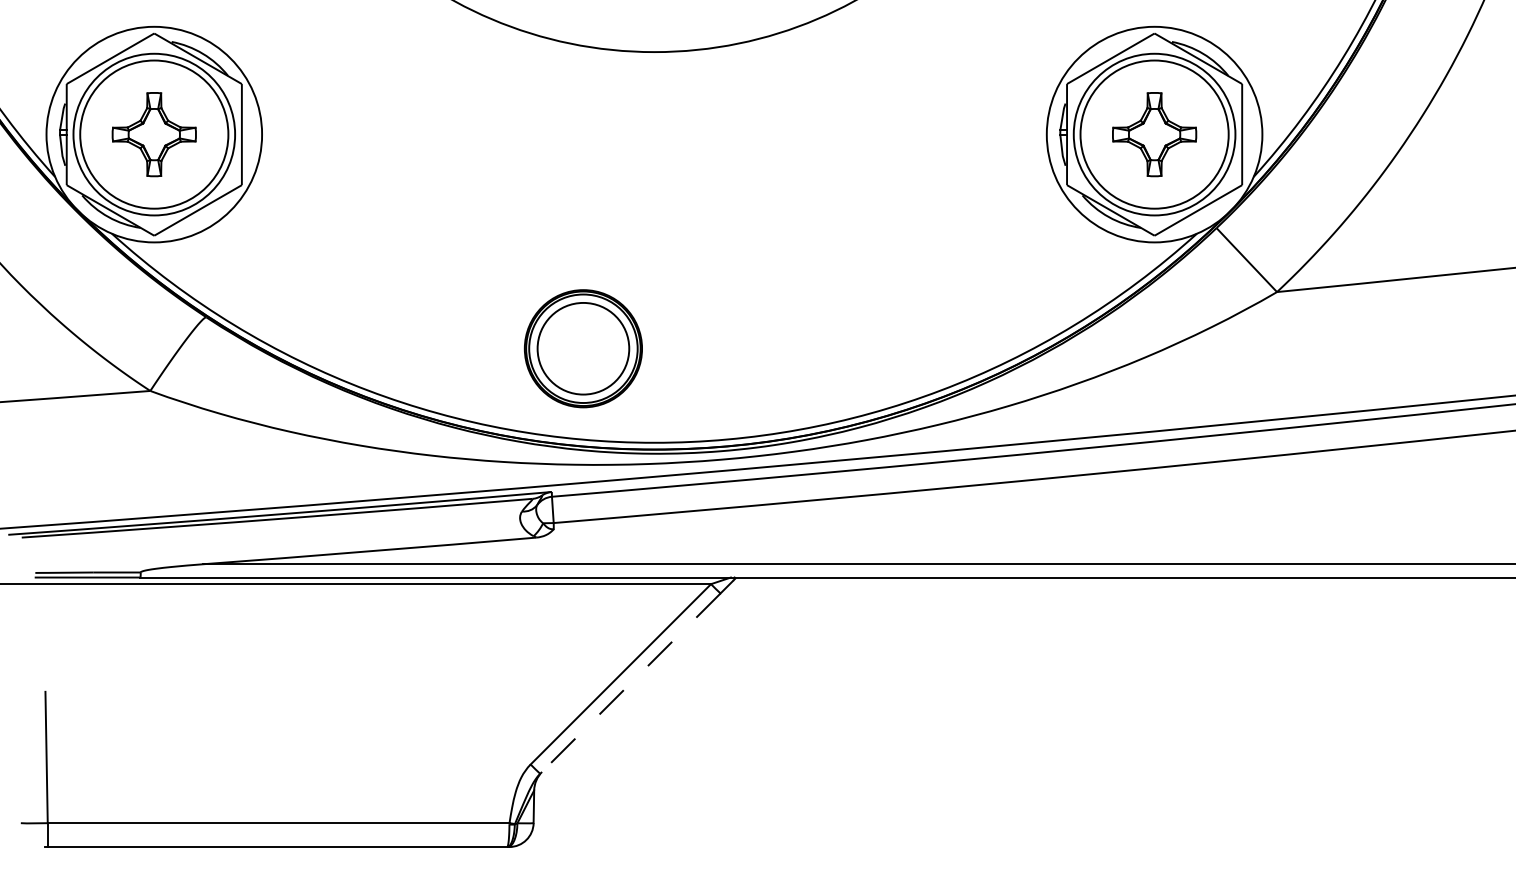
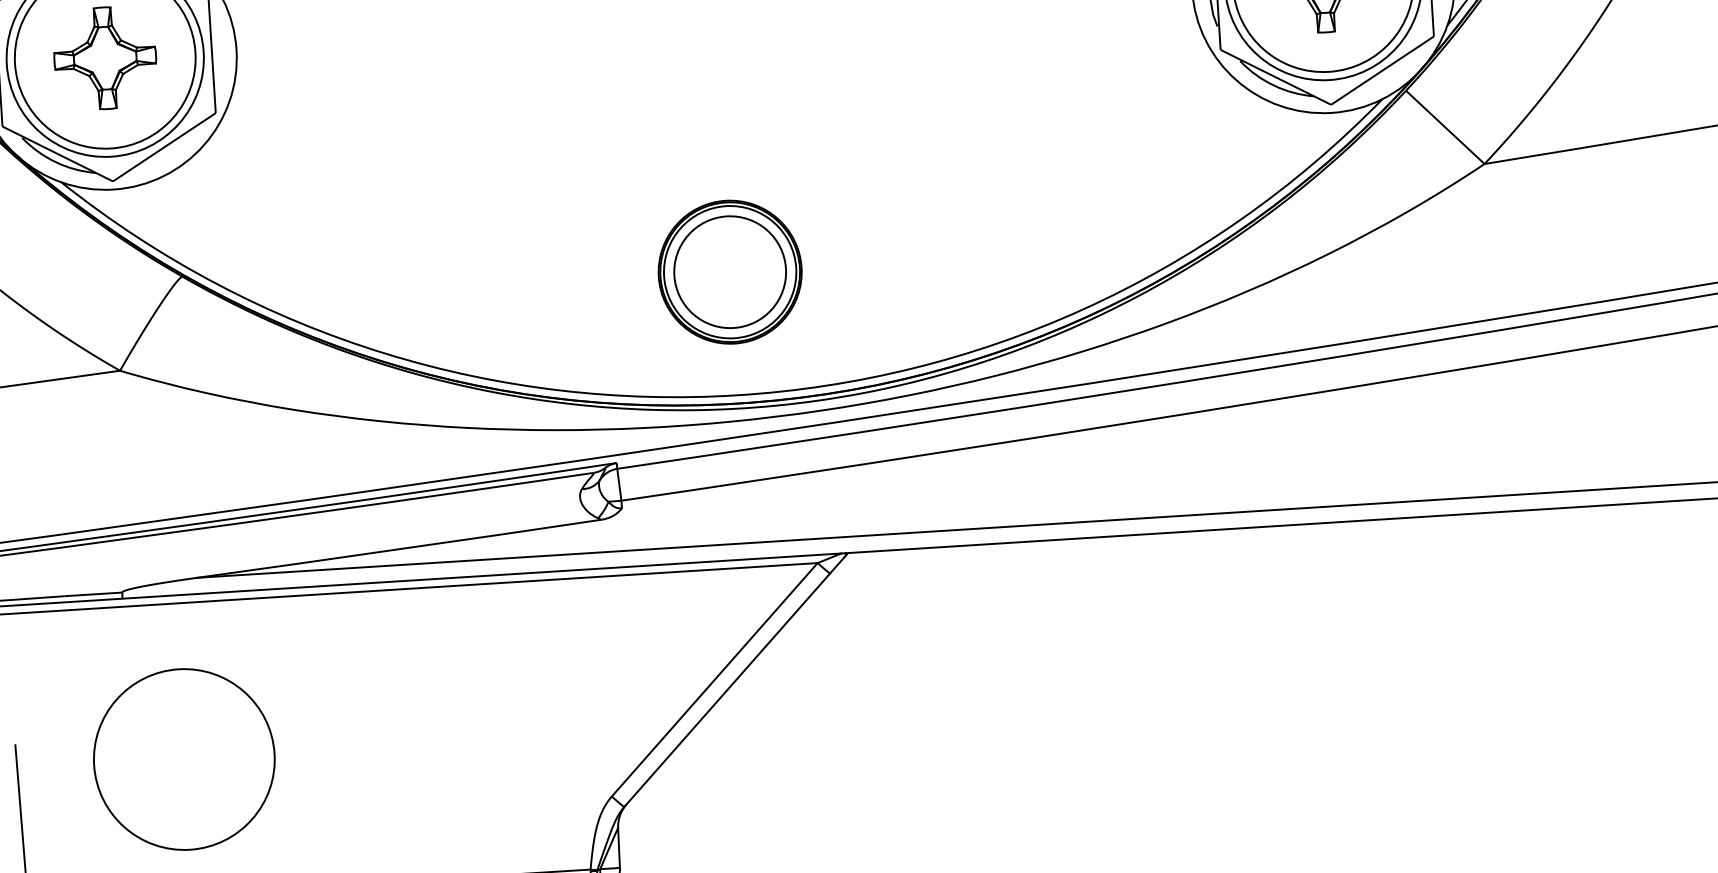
part: (582, 348) -> (729, 271), moved
line: (630, 683) -> (727, 690), dashed -> solid
circle: (182, 712) -> (183, 759), added

